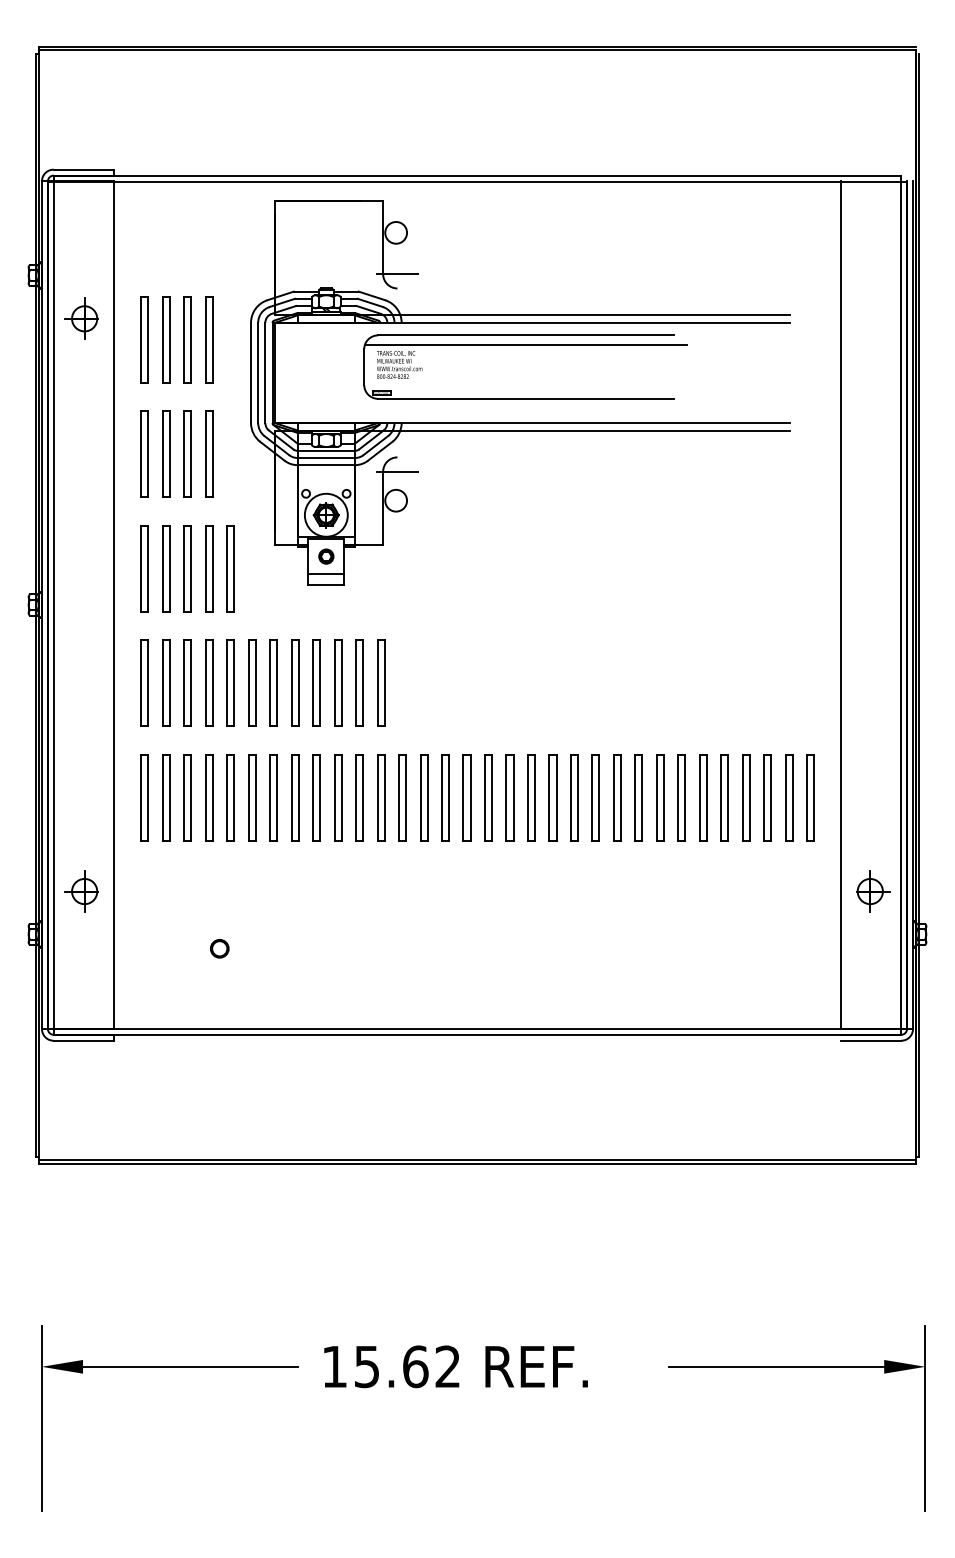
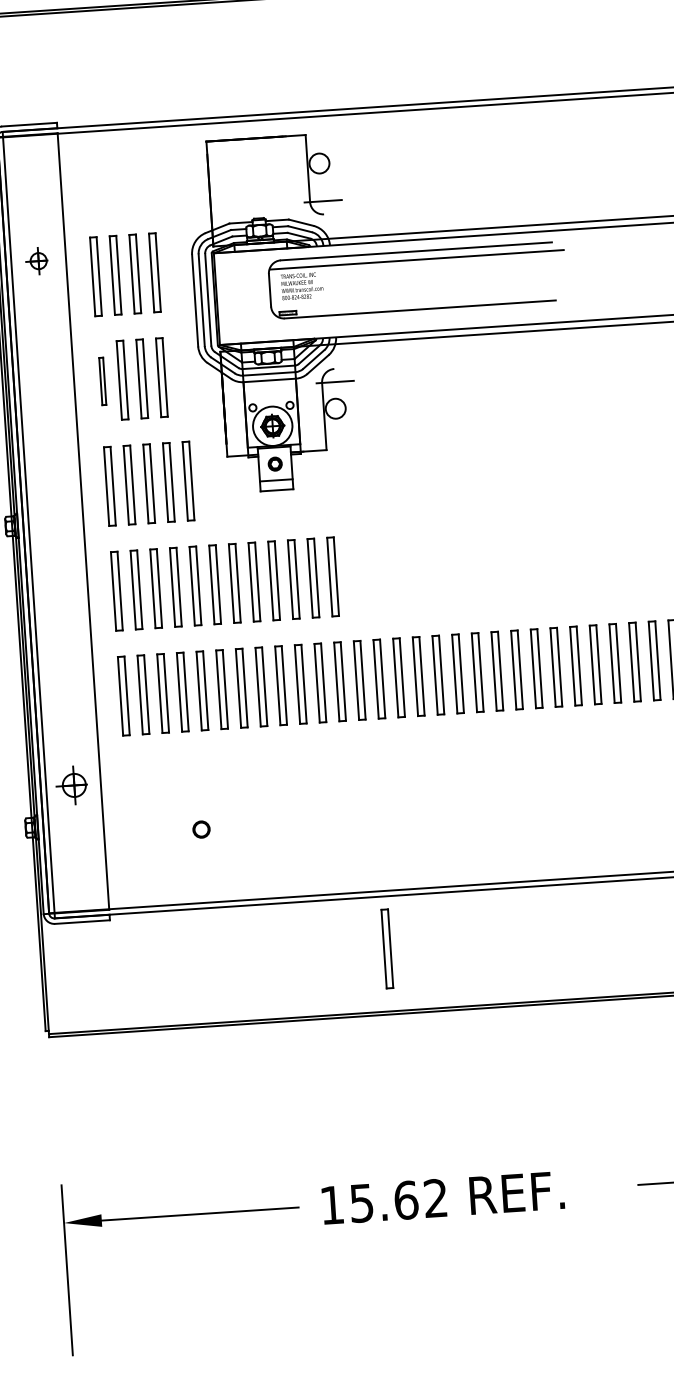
part: (81, 318) -> (36, 261), size x0.7
part: (525, 345) -> (416, 260), moved
part: (144, 453) -> (102, 380), size x0.6
part: (413, 1091) -> (387, 948), added

